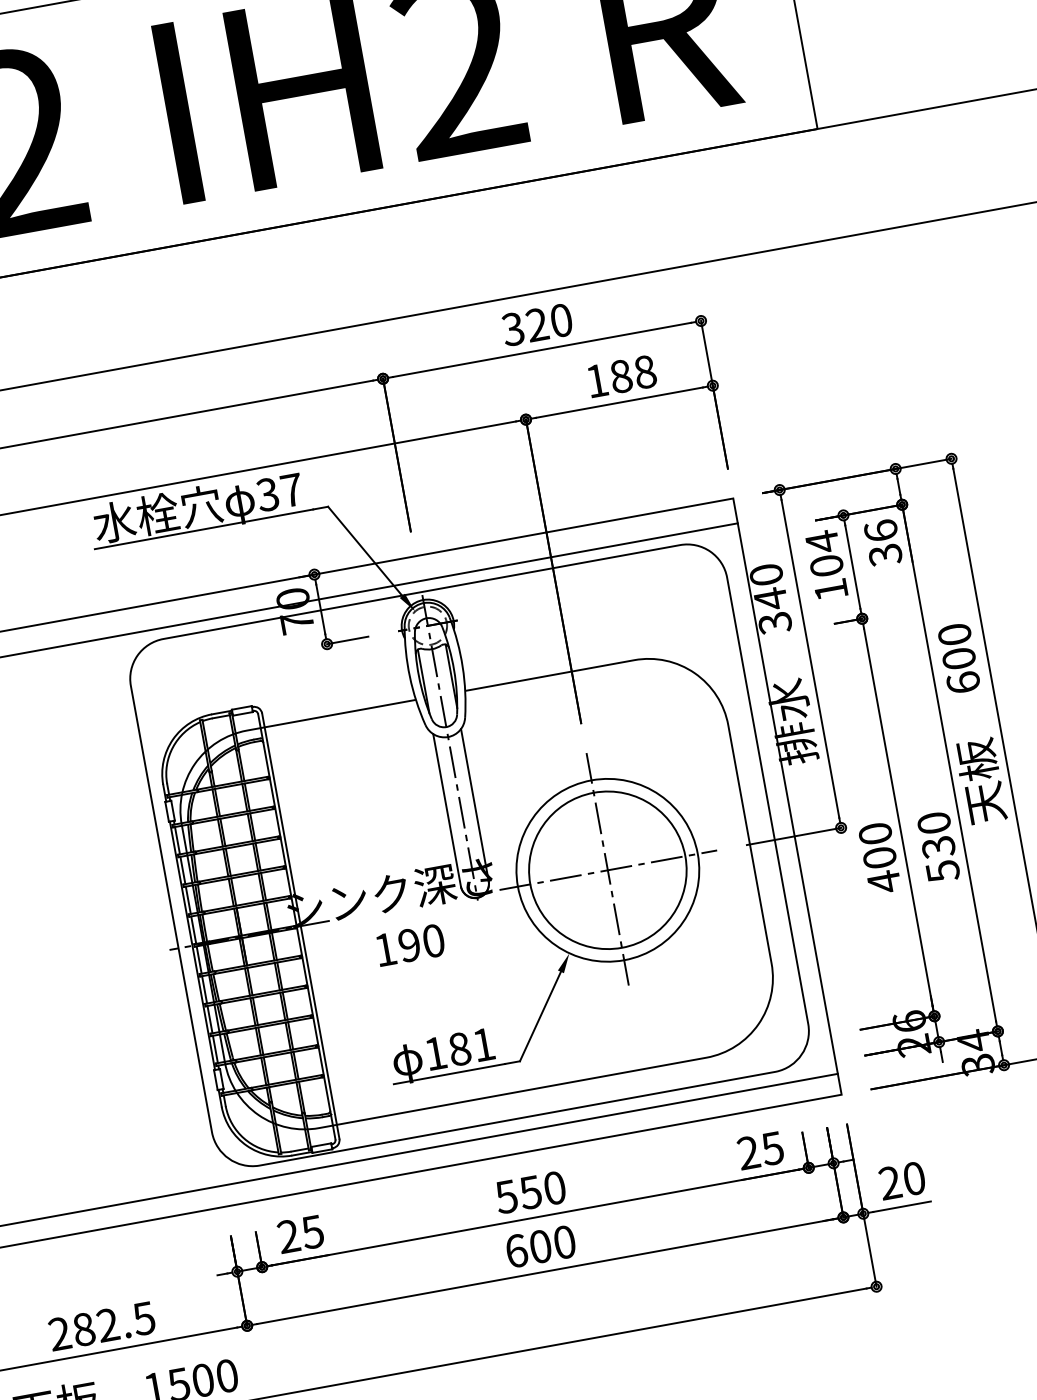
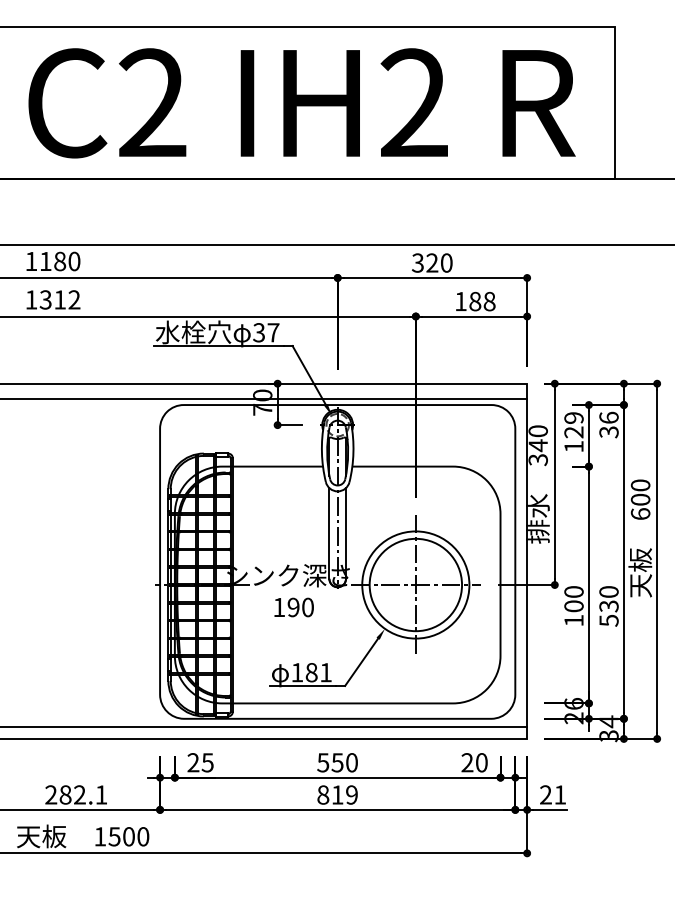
text: (823, 552) -> (573, 424), 104 -> 129
text: (883, 881) -> (573, 620), 400 -> 100
text: (772, 1148) -> (481, 762), 25 -> 20
text: (914, 1177) -> (560, 794), 20 -> 21
text: (540, 1245) -> (337, 794), 600 -> 819
text: (144, 1317) -> (101, 794), 282.5 -> 282.1

